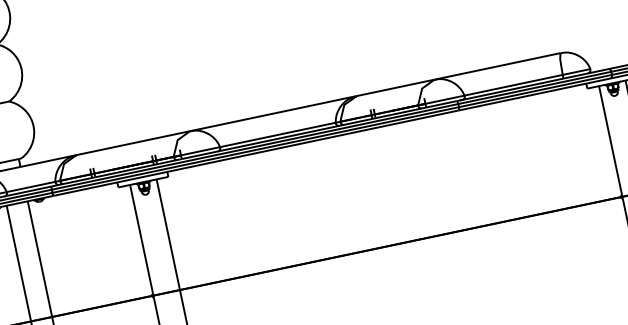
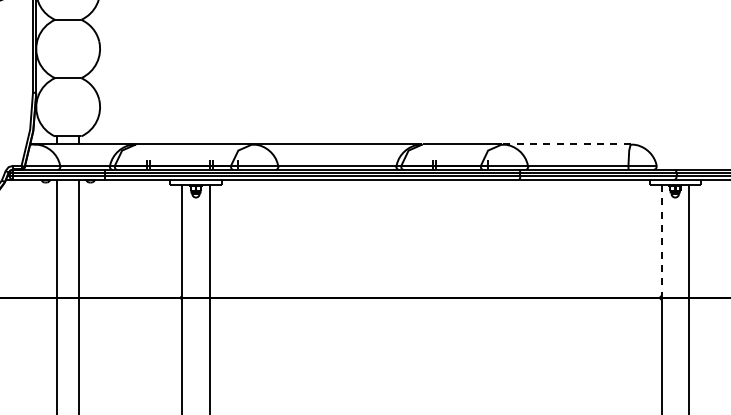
line: (496, 66) -> (565, 144), solid -> dashed
line: (610, 140) -> (661, 240), solid -> dashed

